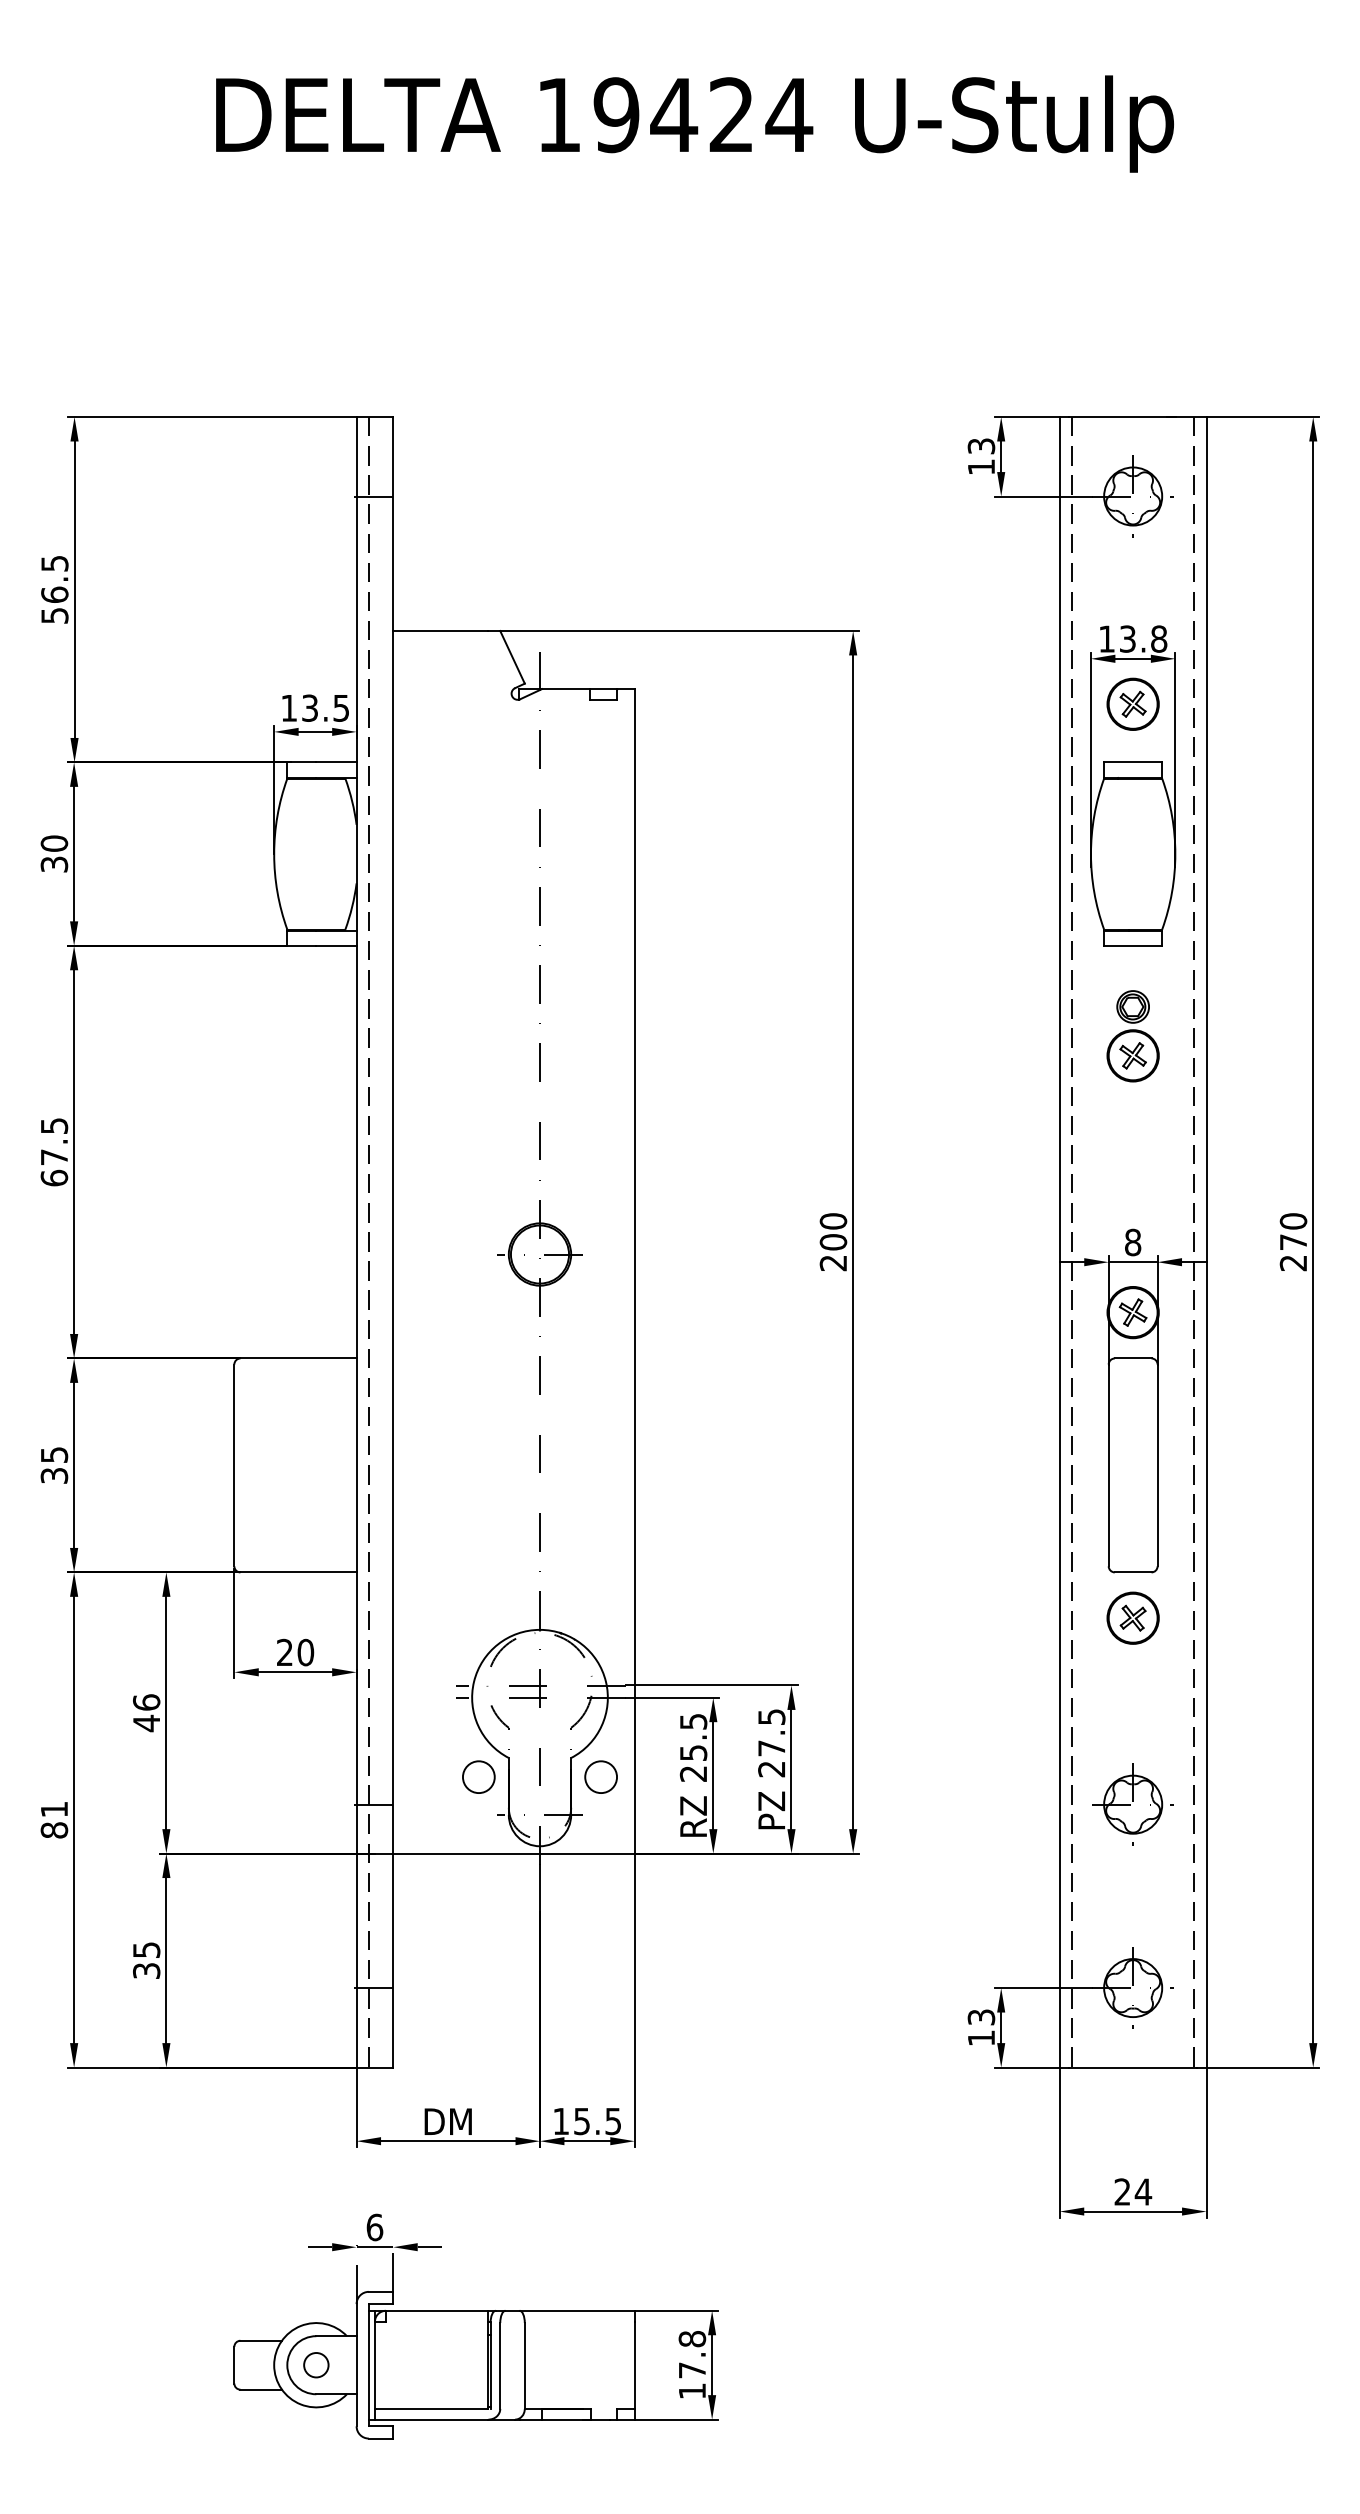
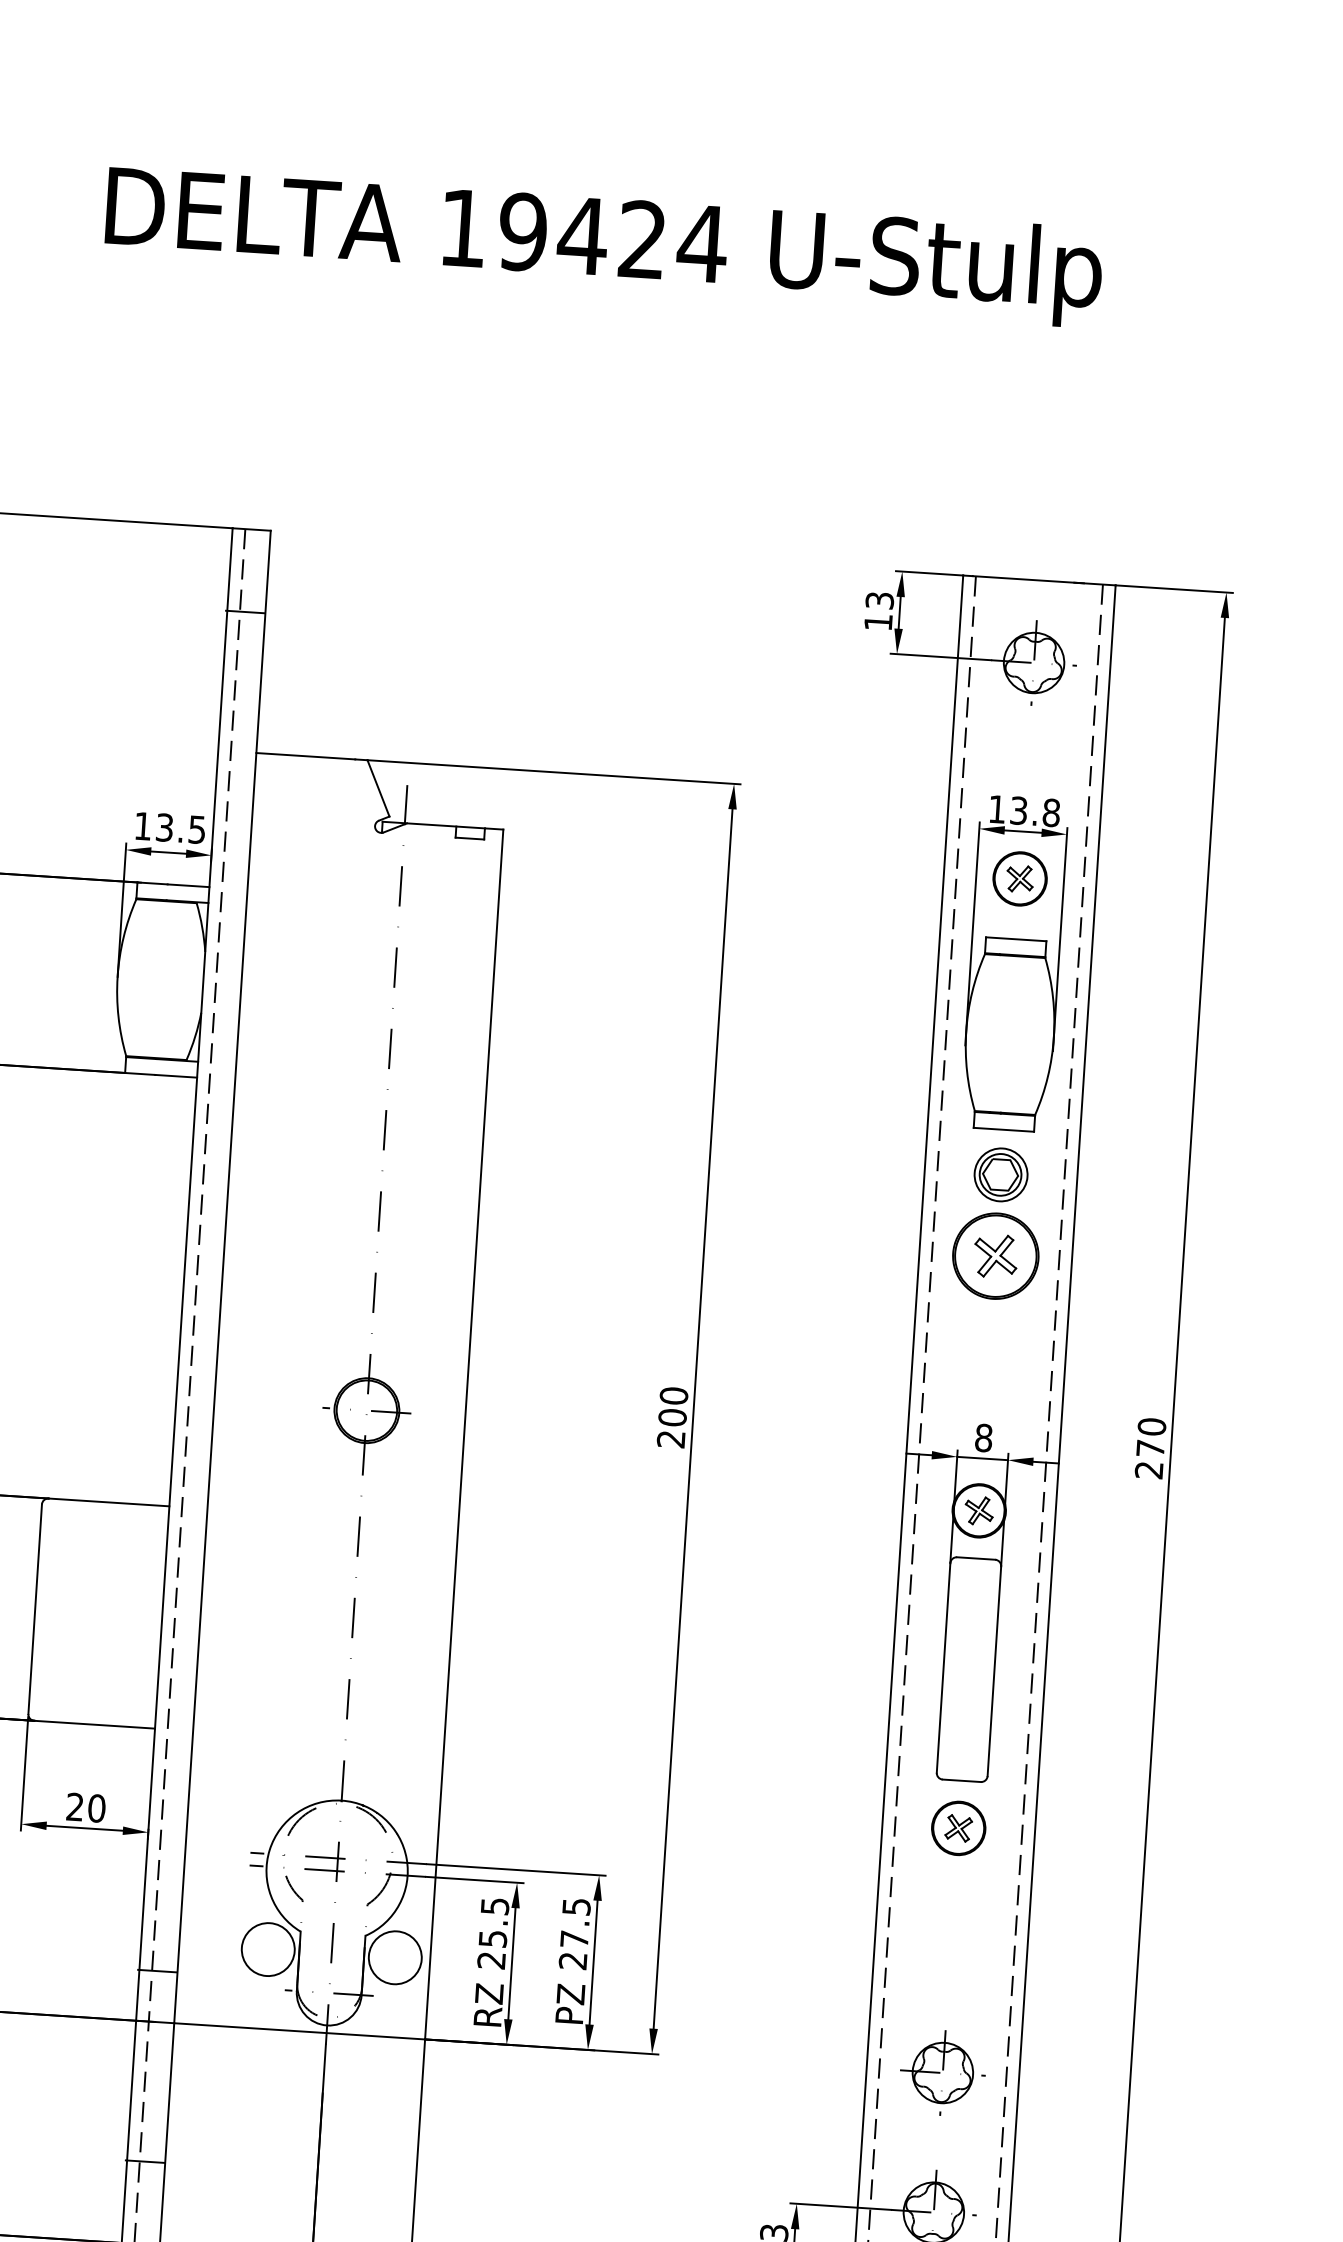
part: (1132, 1036) -> (997, 1223), size x1.6
circle: (478, 1777) -> (267, 1949), size x1.6
circle: (601, 1777) -> (395, 1958), size x1.6
part: (1132, 1804) -> (942, 2072), moved

